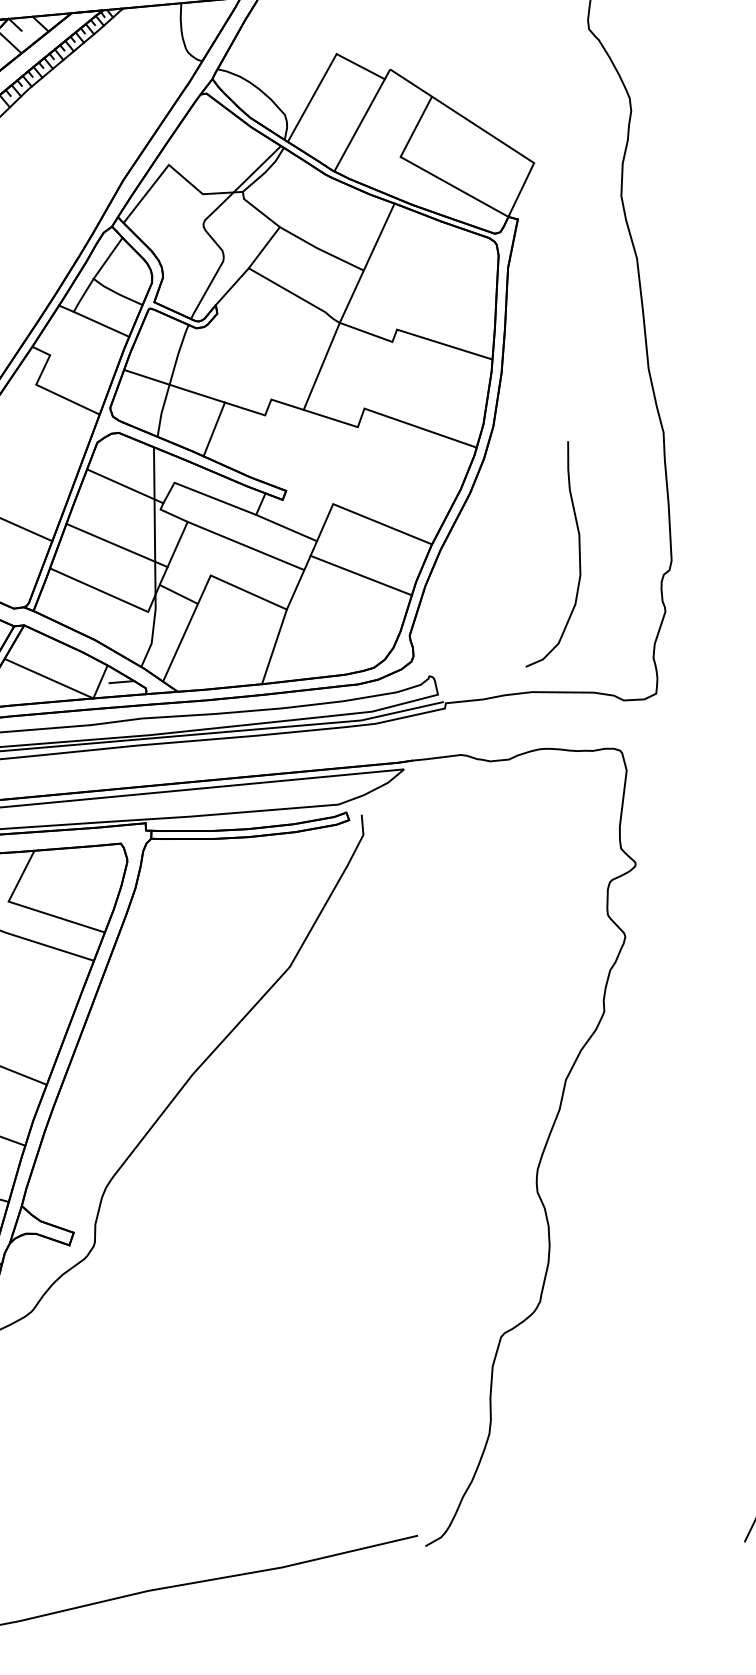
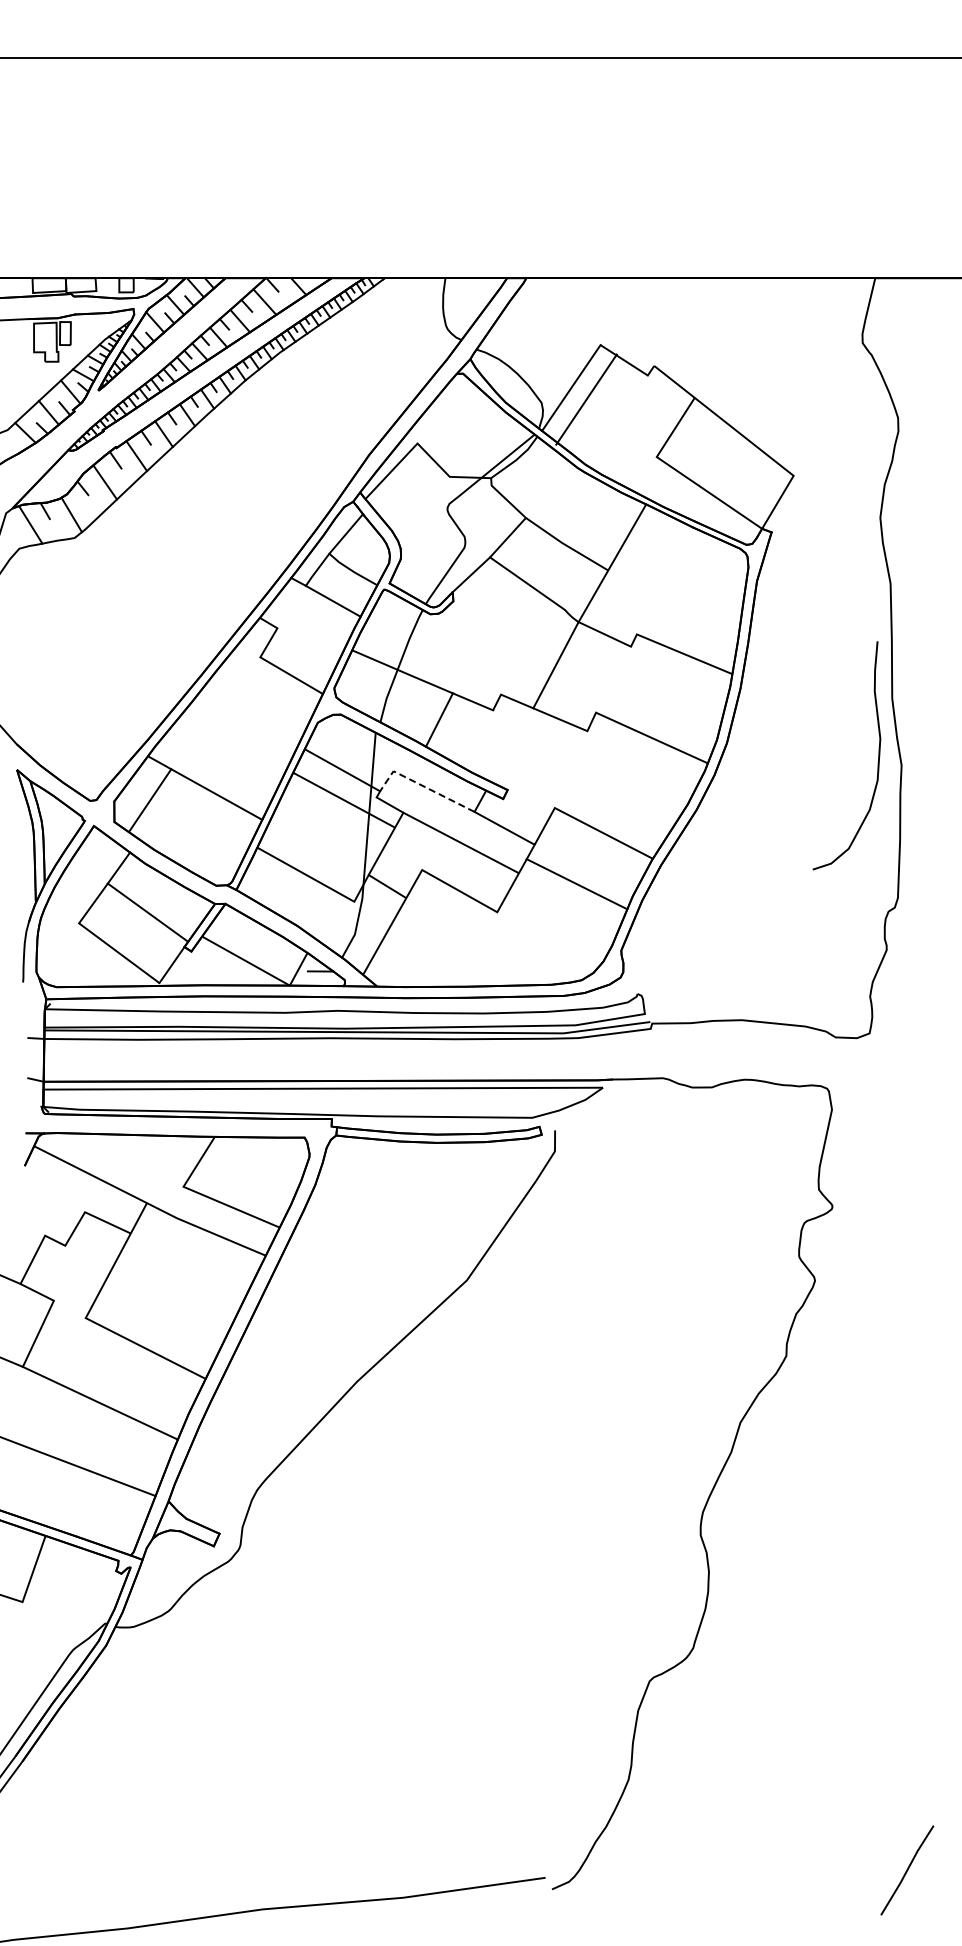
line: (359, 125) -> (586, 399), moved
line: (203, 494) -> (422, 785), solid -> dashed
line: (117, 545) -> (344, 800), moved
curve: (578, 557) -> (877, 762), moved
line: (273, 646) -> (480, 949), removed

